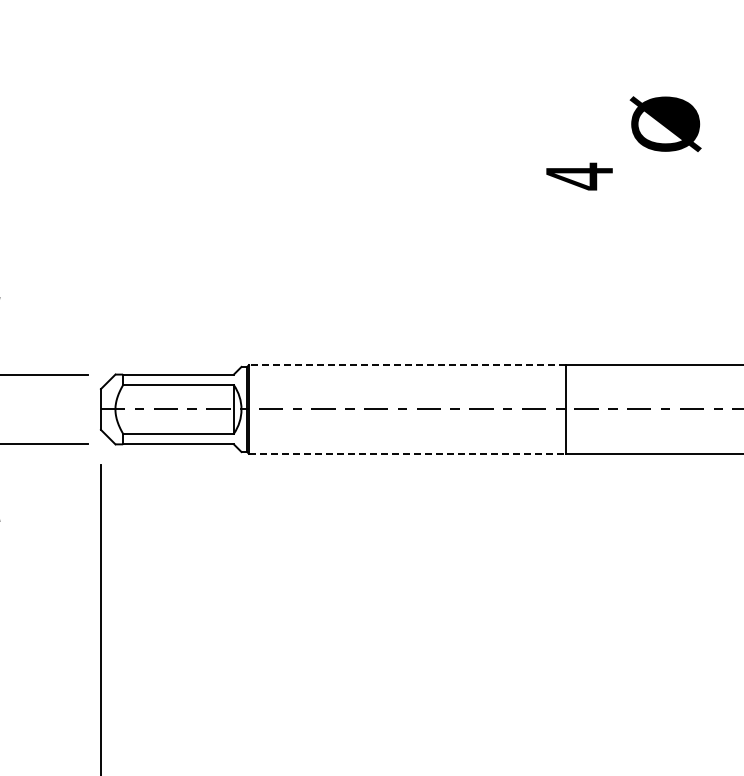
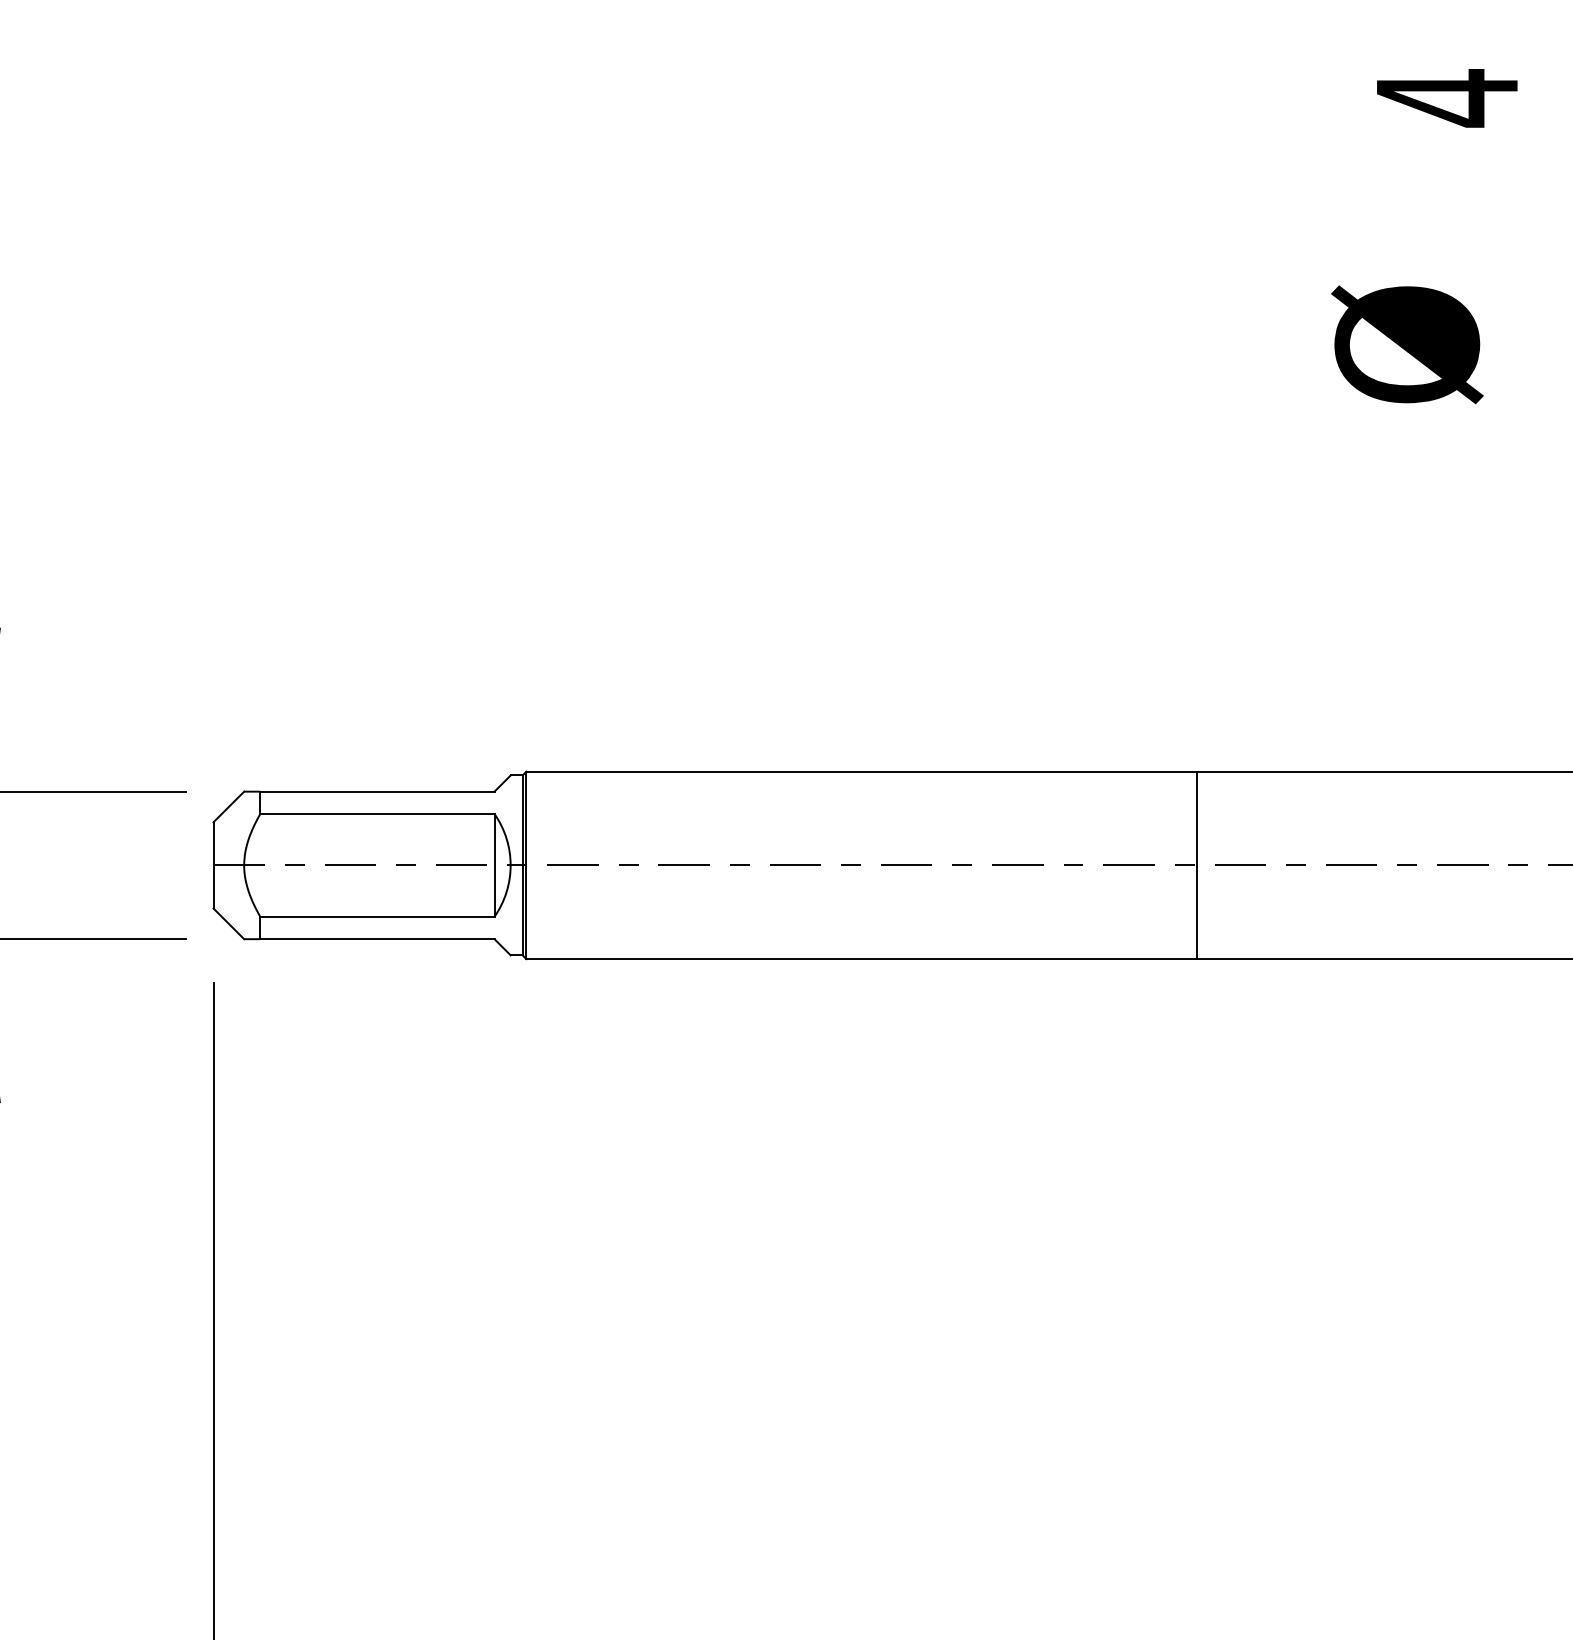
text: (665, 123) -> (1406, 343), moved
text: (579, 176) -> (1447, 98), moved
line: (407, 365) -> (861, 772), dashed -> solid
line: (407, 453) -> (861, 958), dashed -> solid

